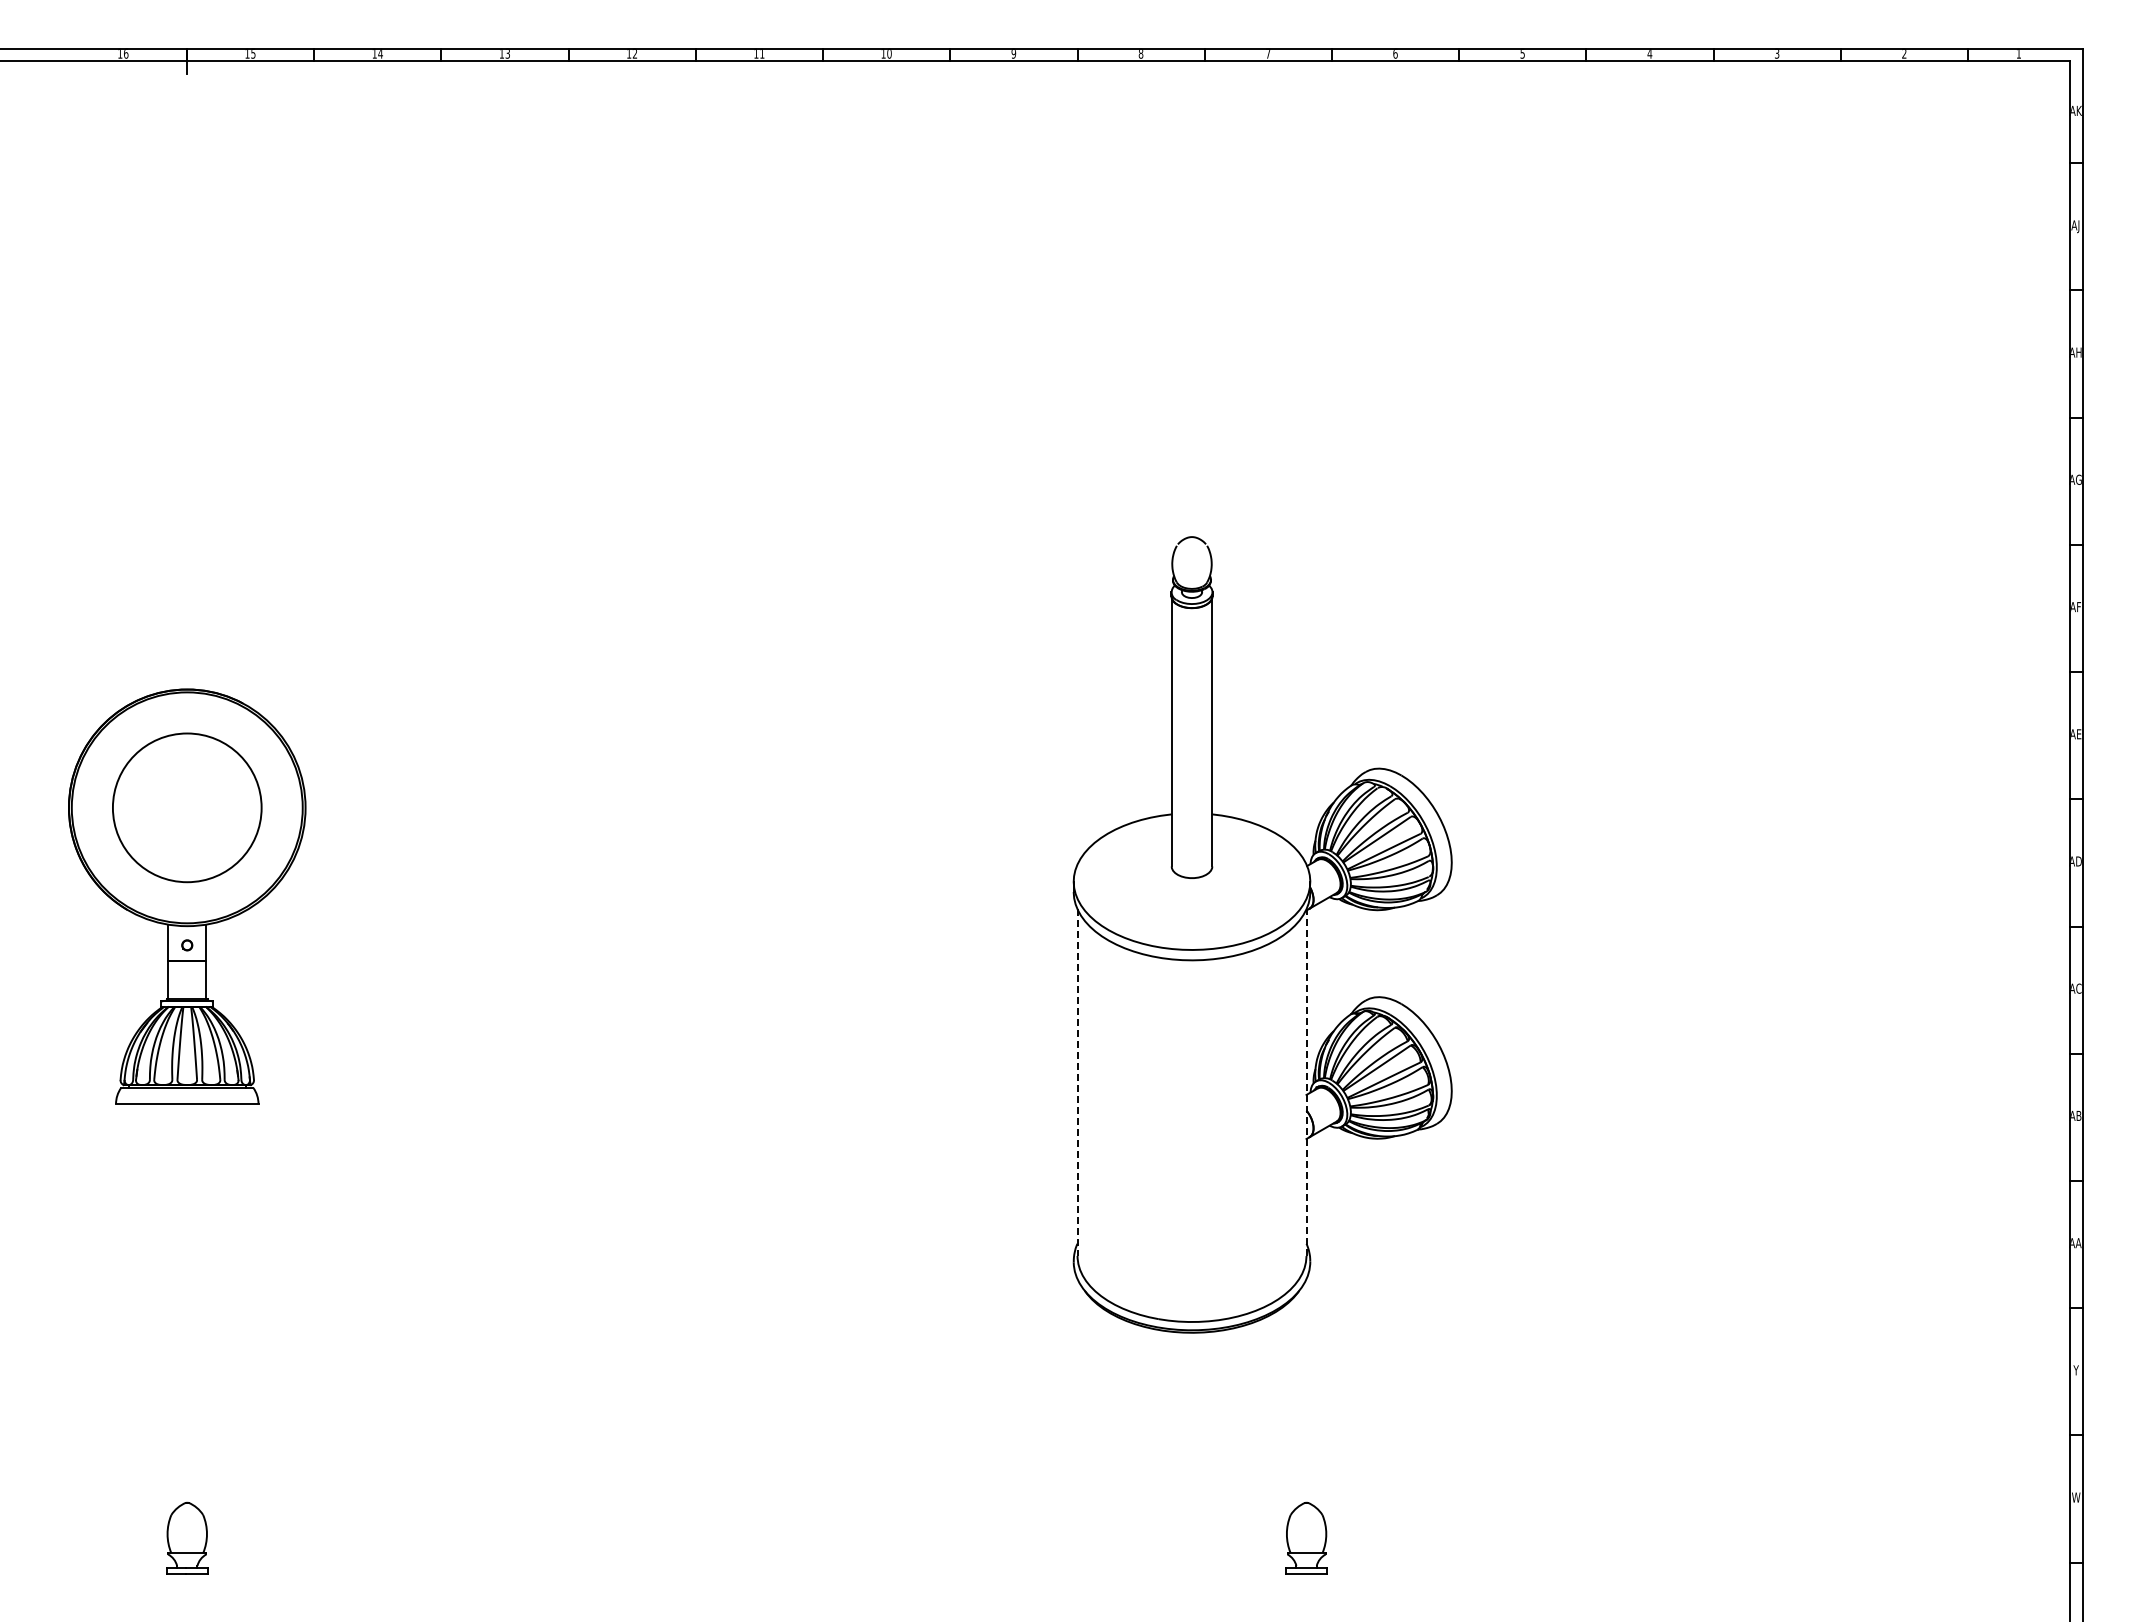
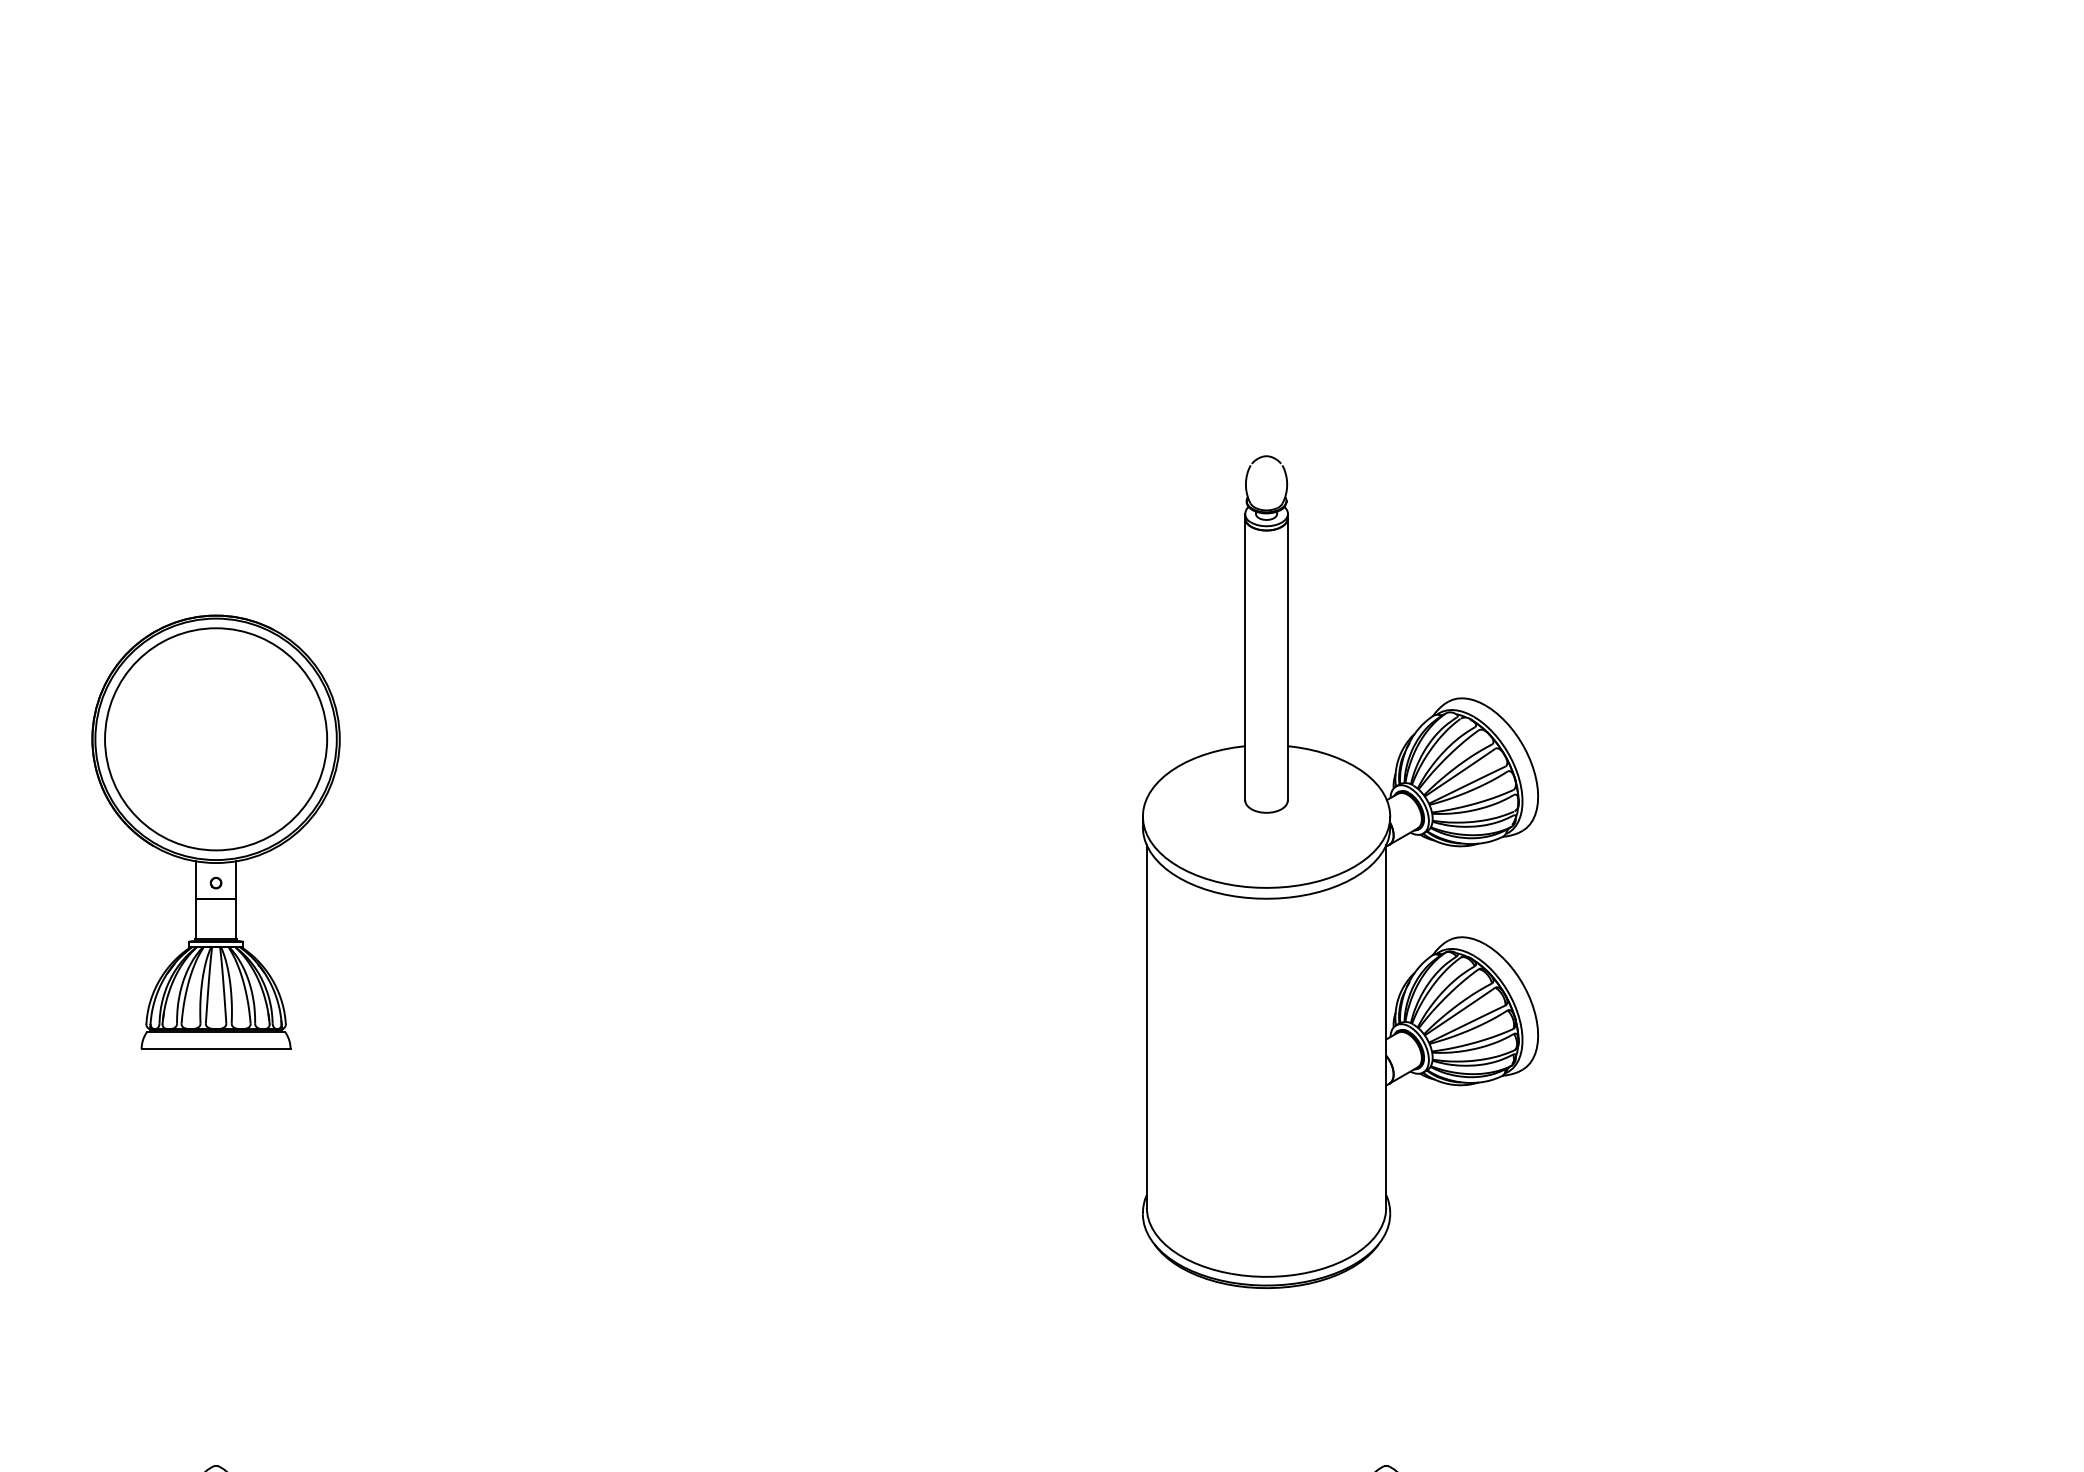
circle: (187, 807) -> (216, 738), size x1.43
line: (1306, 1082) -> (1386, 1026), dashed -> solid
line: (1077, 1083) -> (1146, 1027), dashed -> solid

